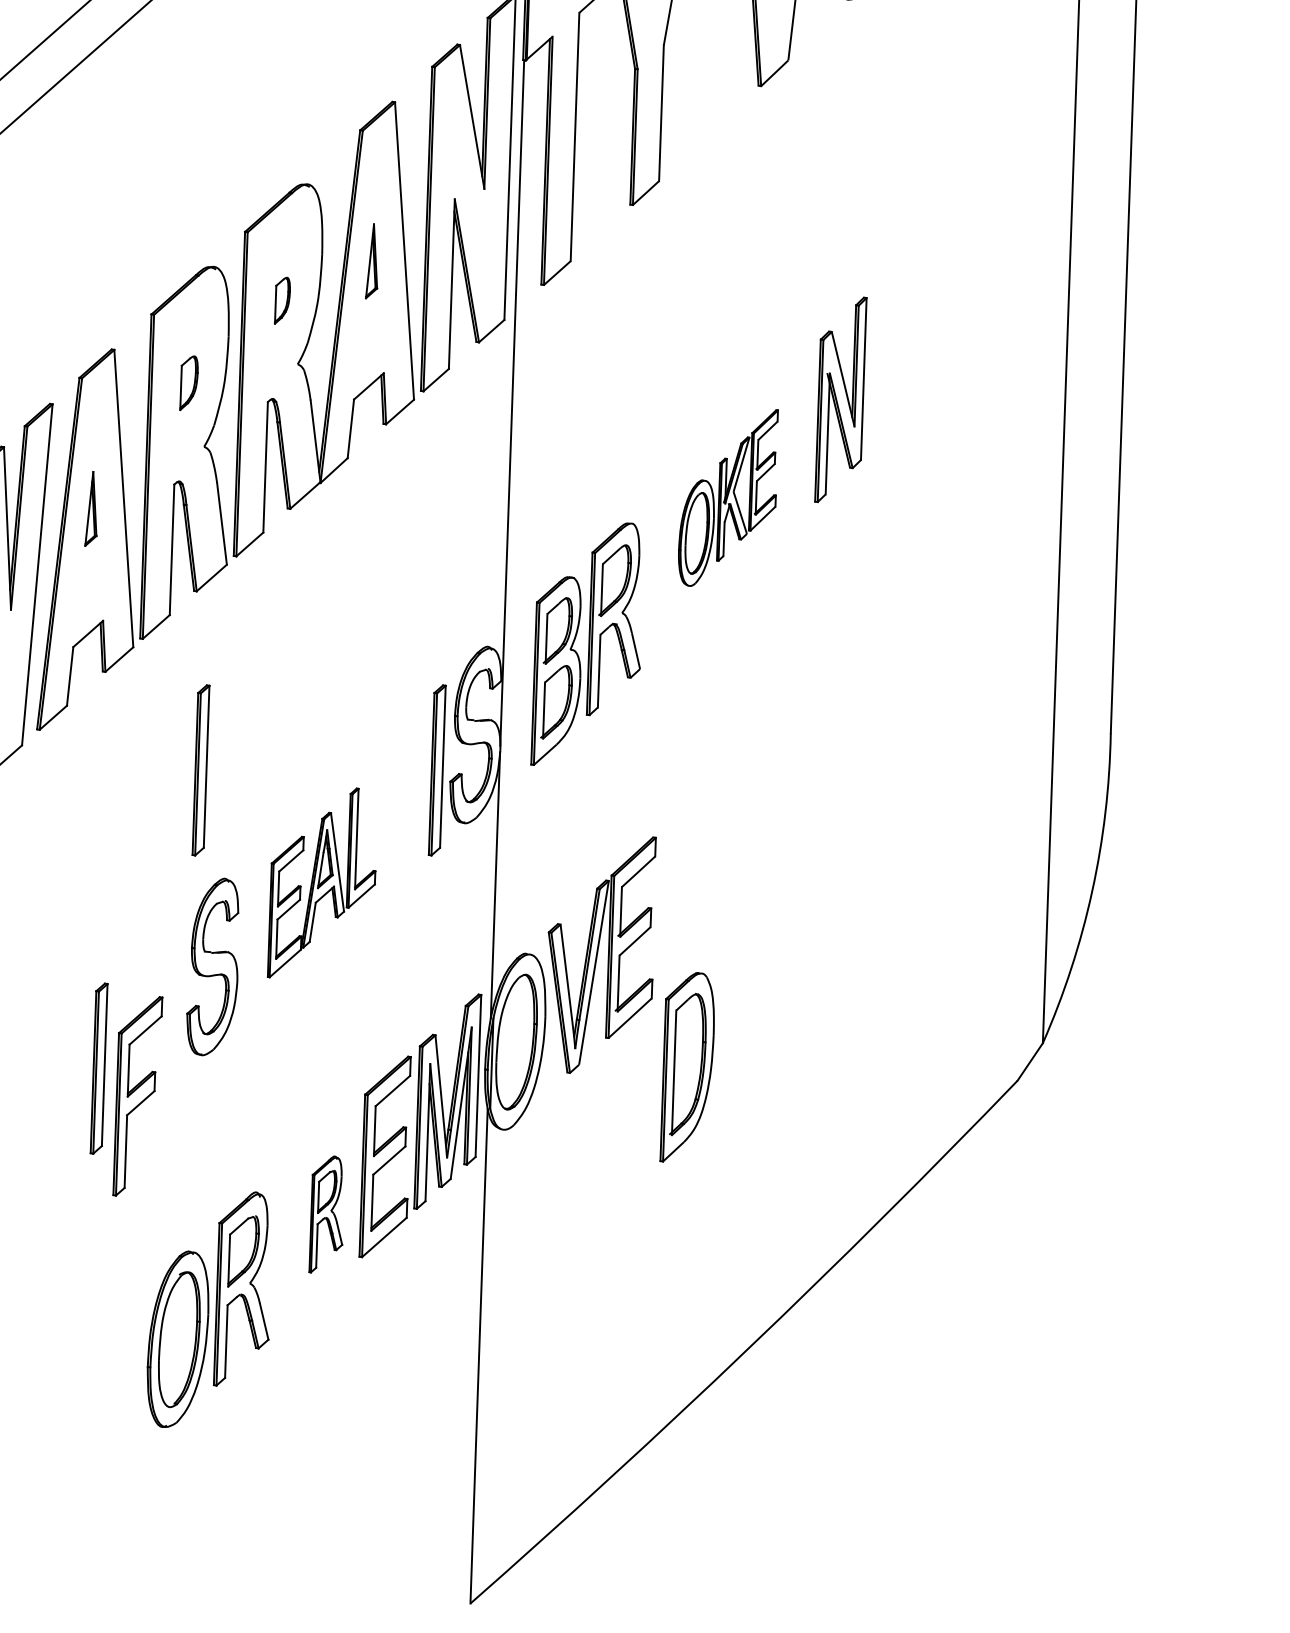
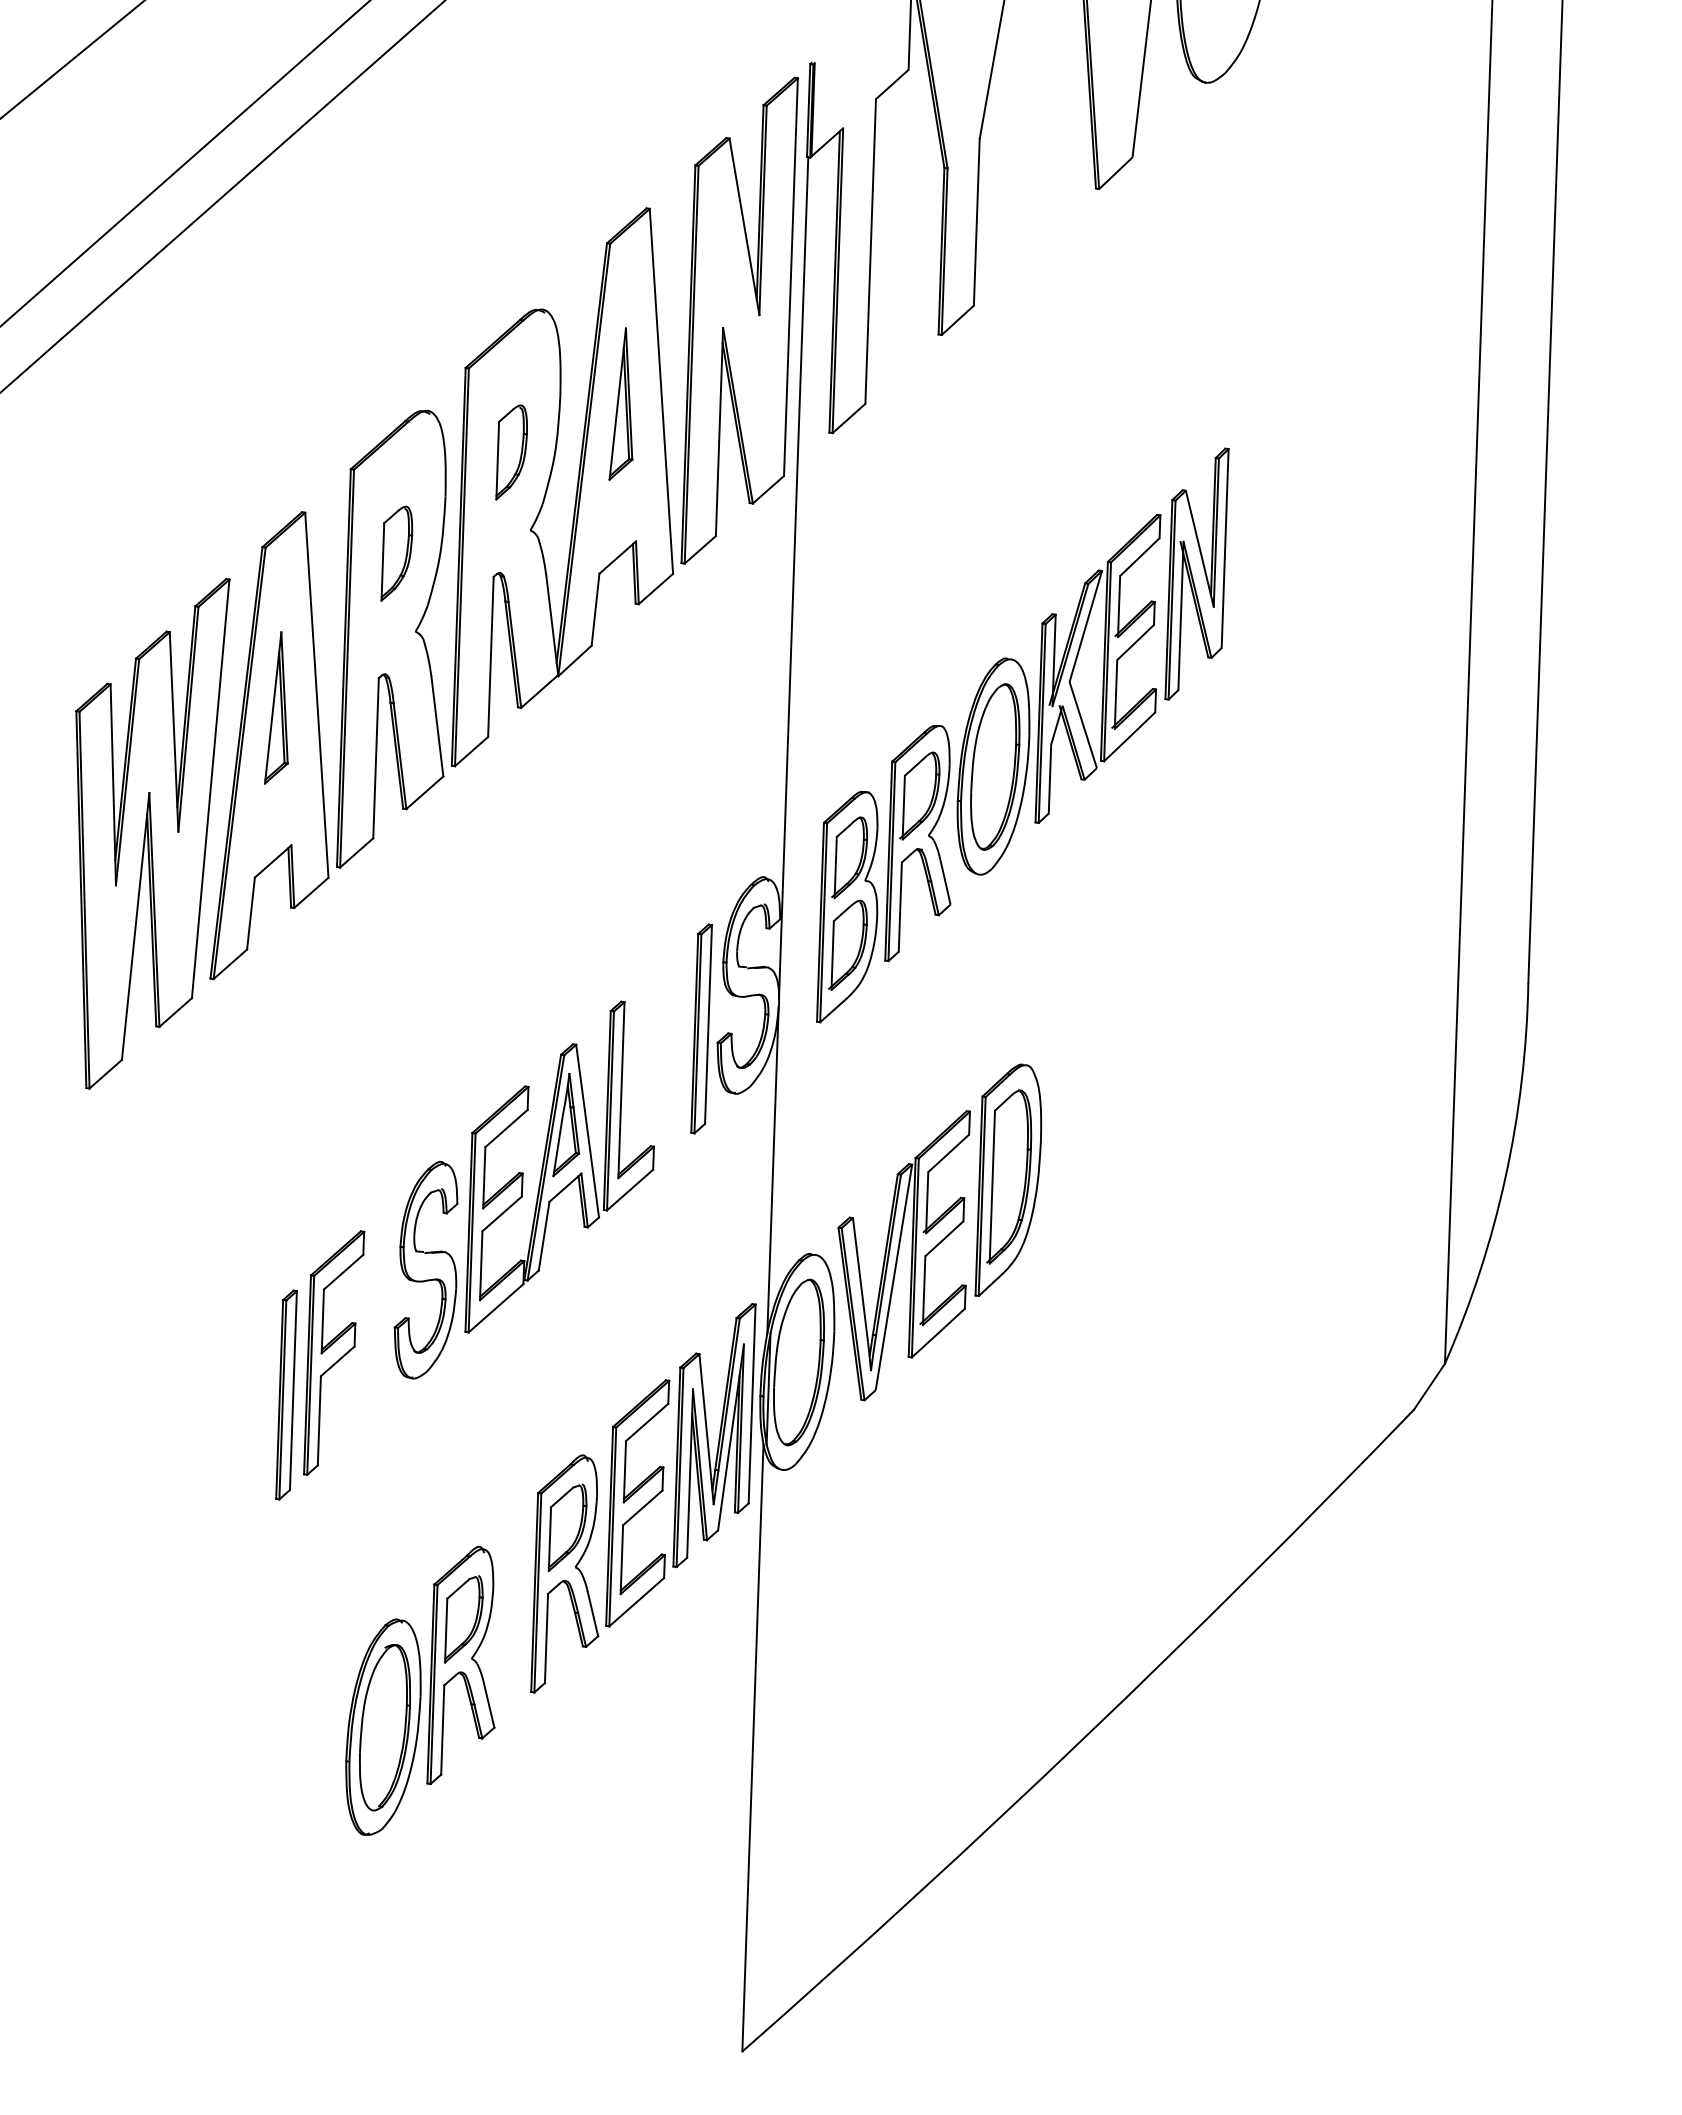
part: (371, 260) -> (620, 403), size x1.67
part: (282, 300) -> (511, 452), size x1.67
part: (188, 383) -> (396, 553), size x1.43
part: (728, 497) -> (1058, 694), size x1.67
part: (90, 508) -> (276, 707), size x1.67
part: (200, 770) -> (411, 1028), removed
part: (321, 882) -> (559, 1166), size x1.43
part: (687, 1066) -> (1008, 1179), moved
part: (138, 1095) -> (334, 1352), moved
part: (325, 1214) -> (564, 1573), size x1.67

